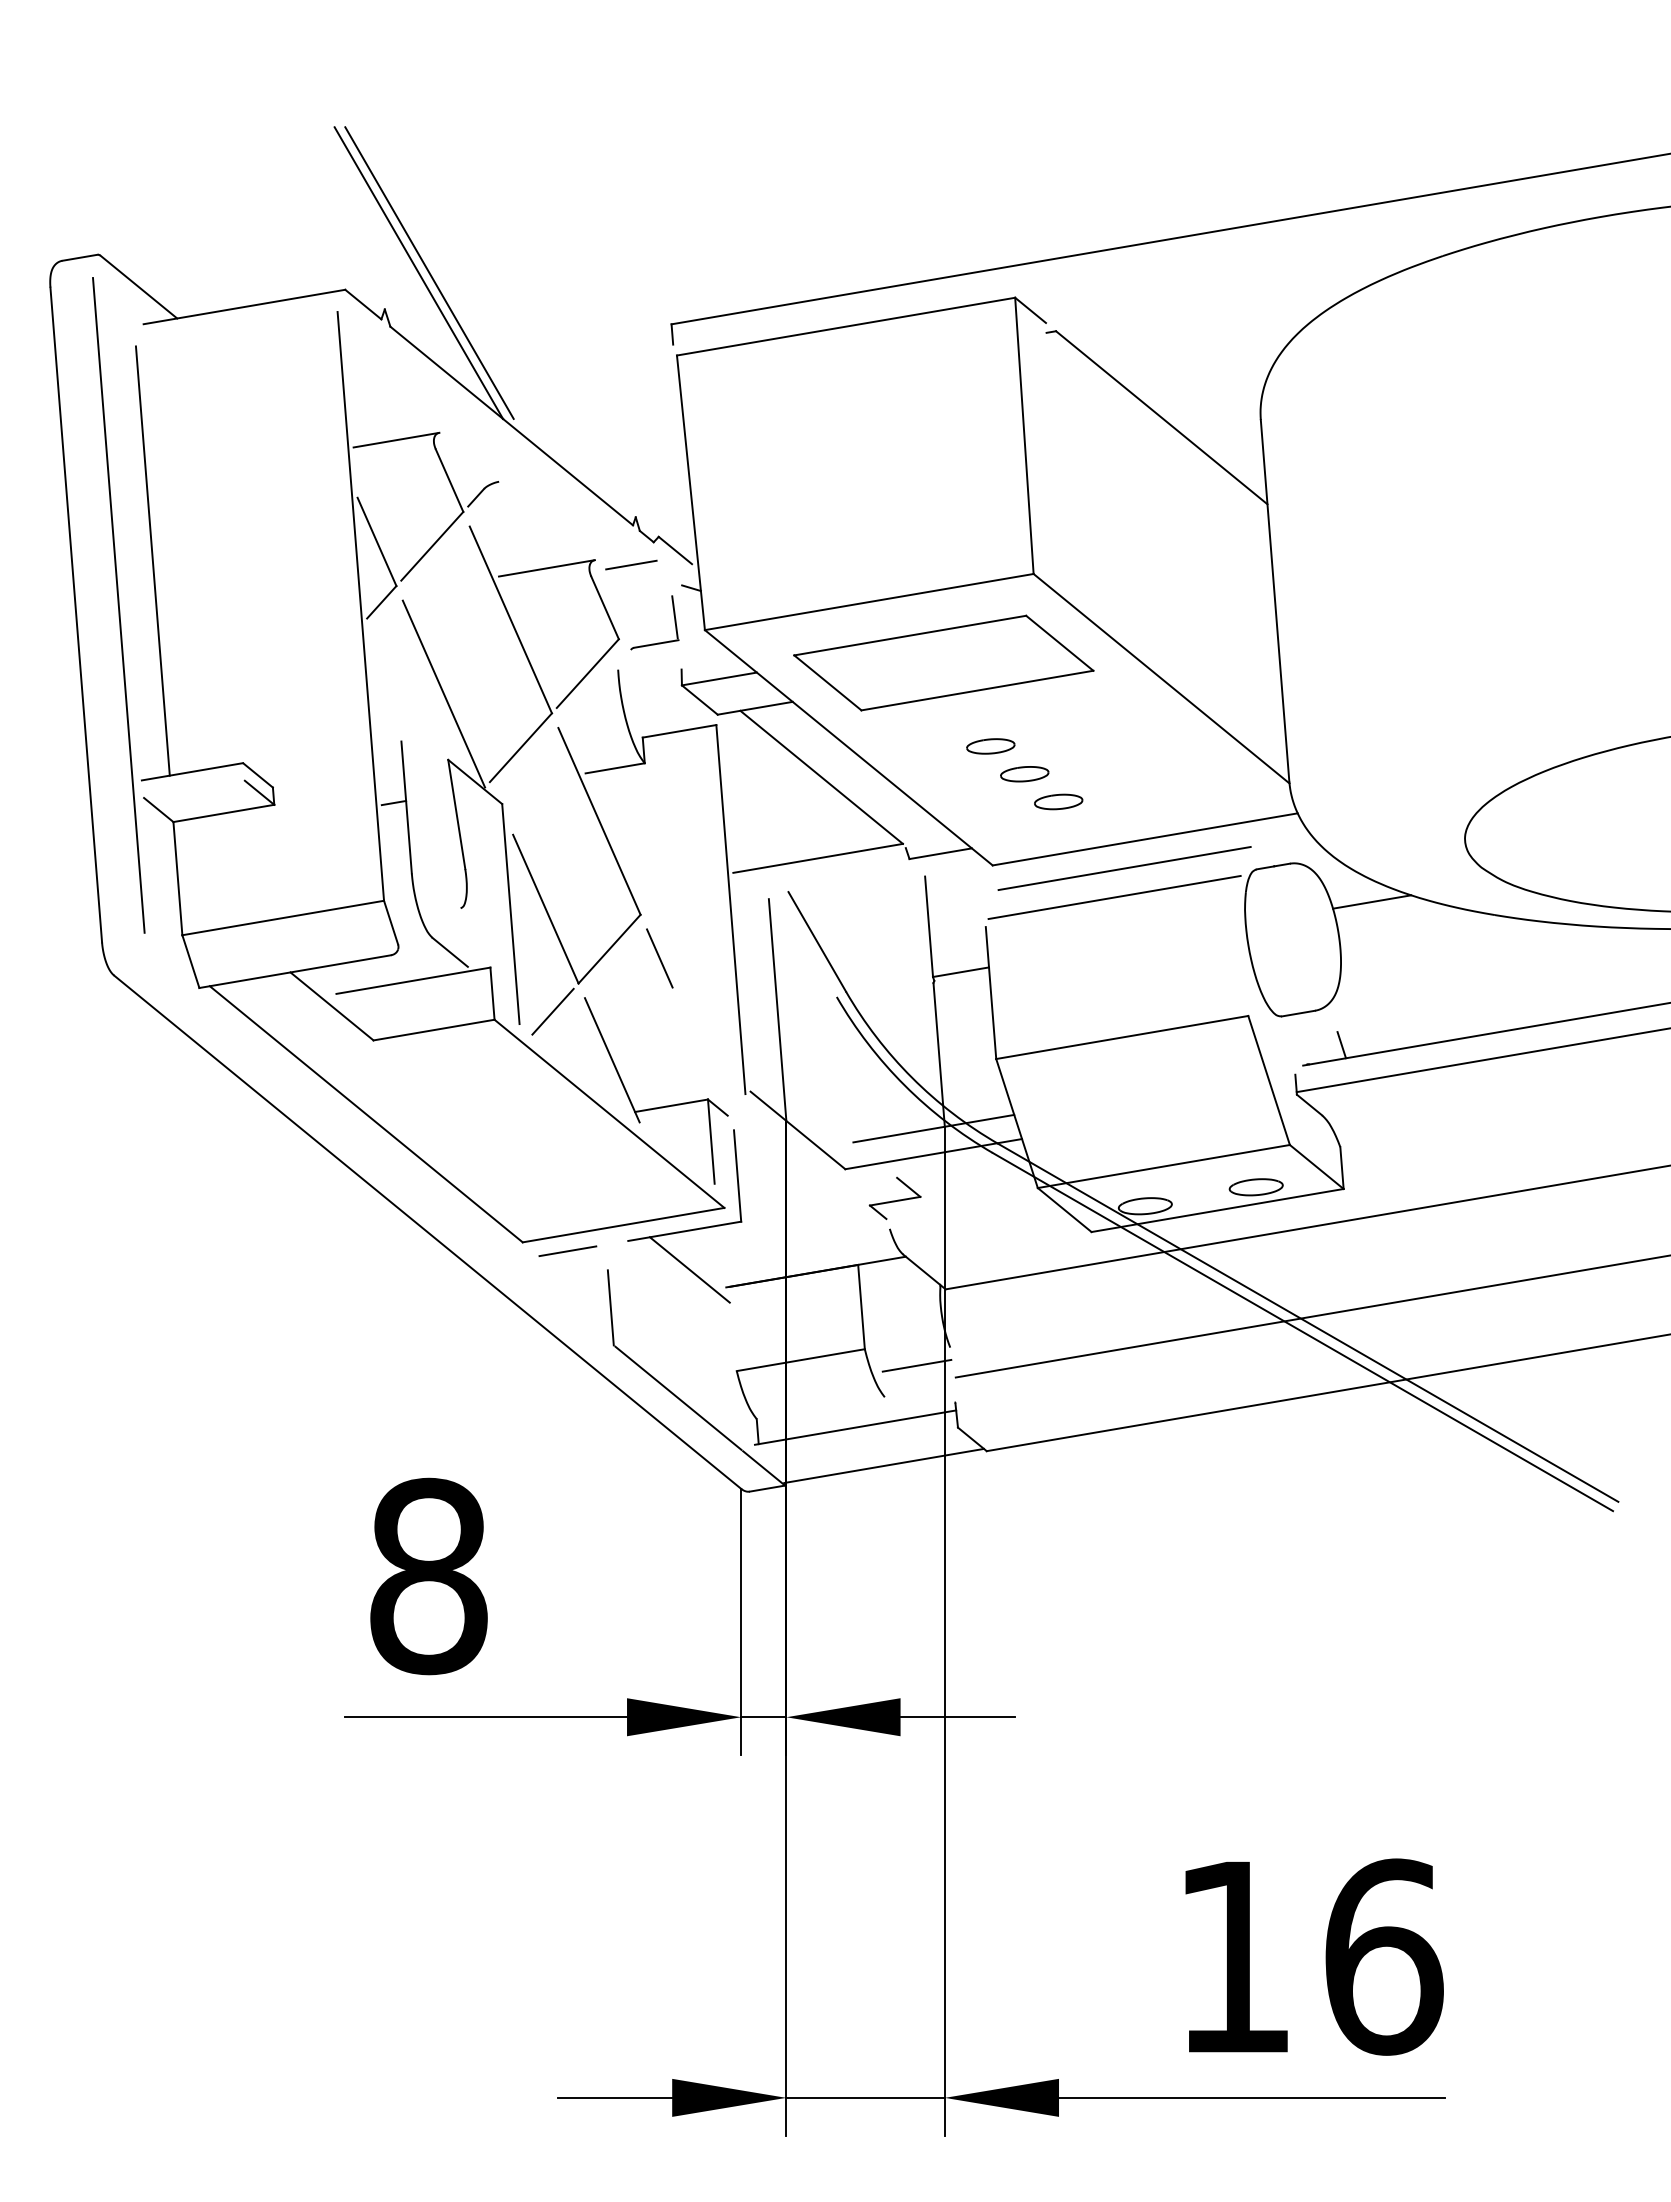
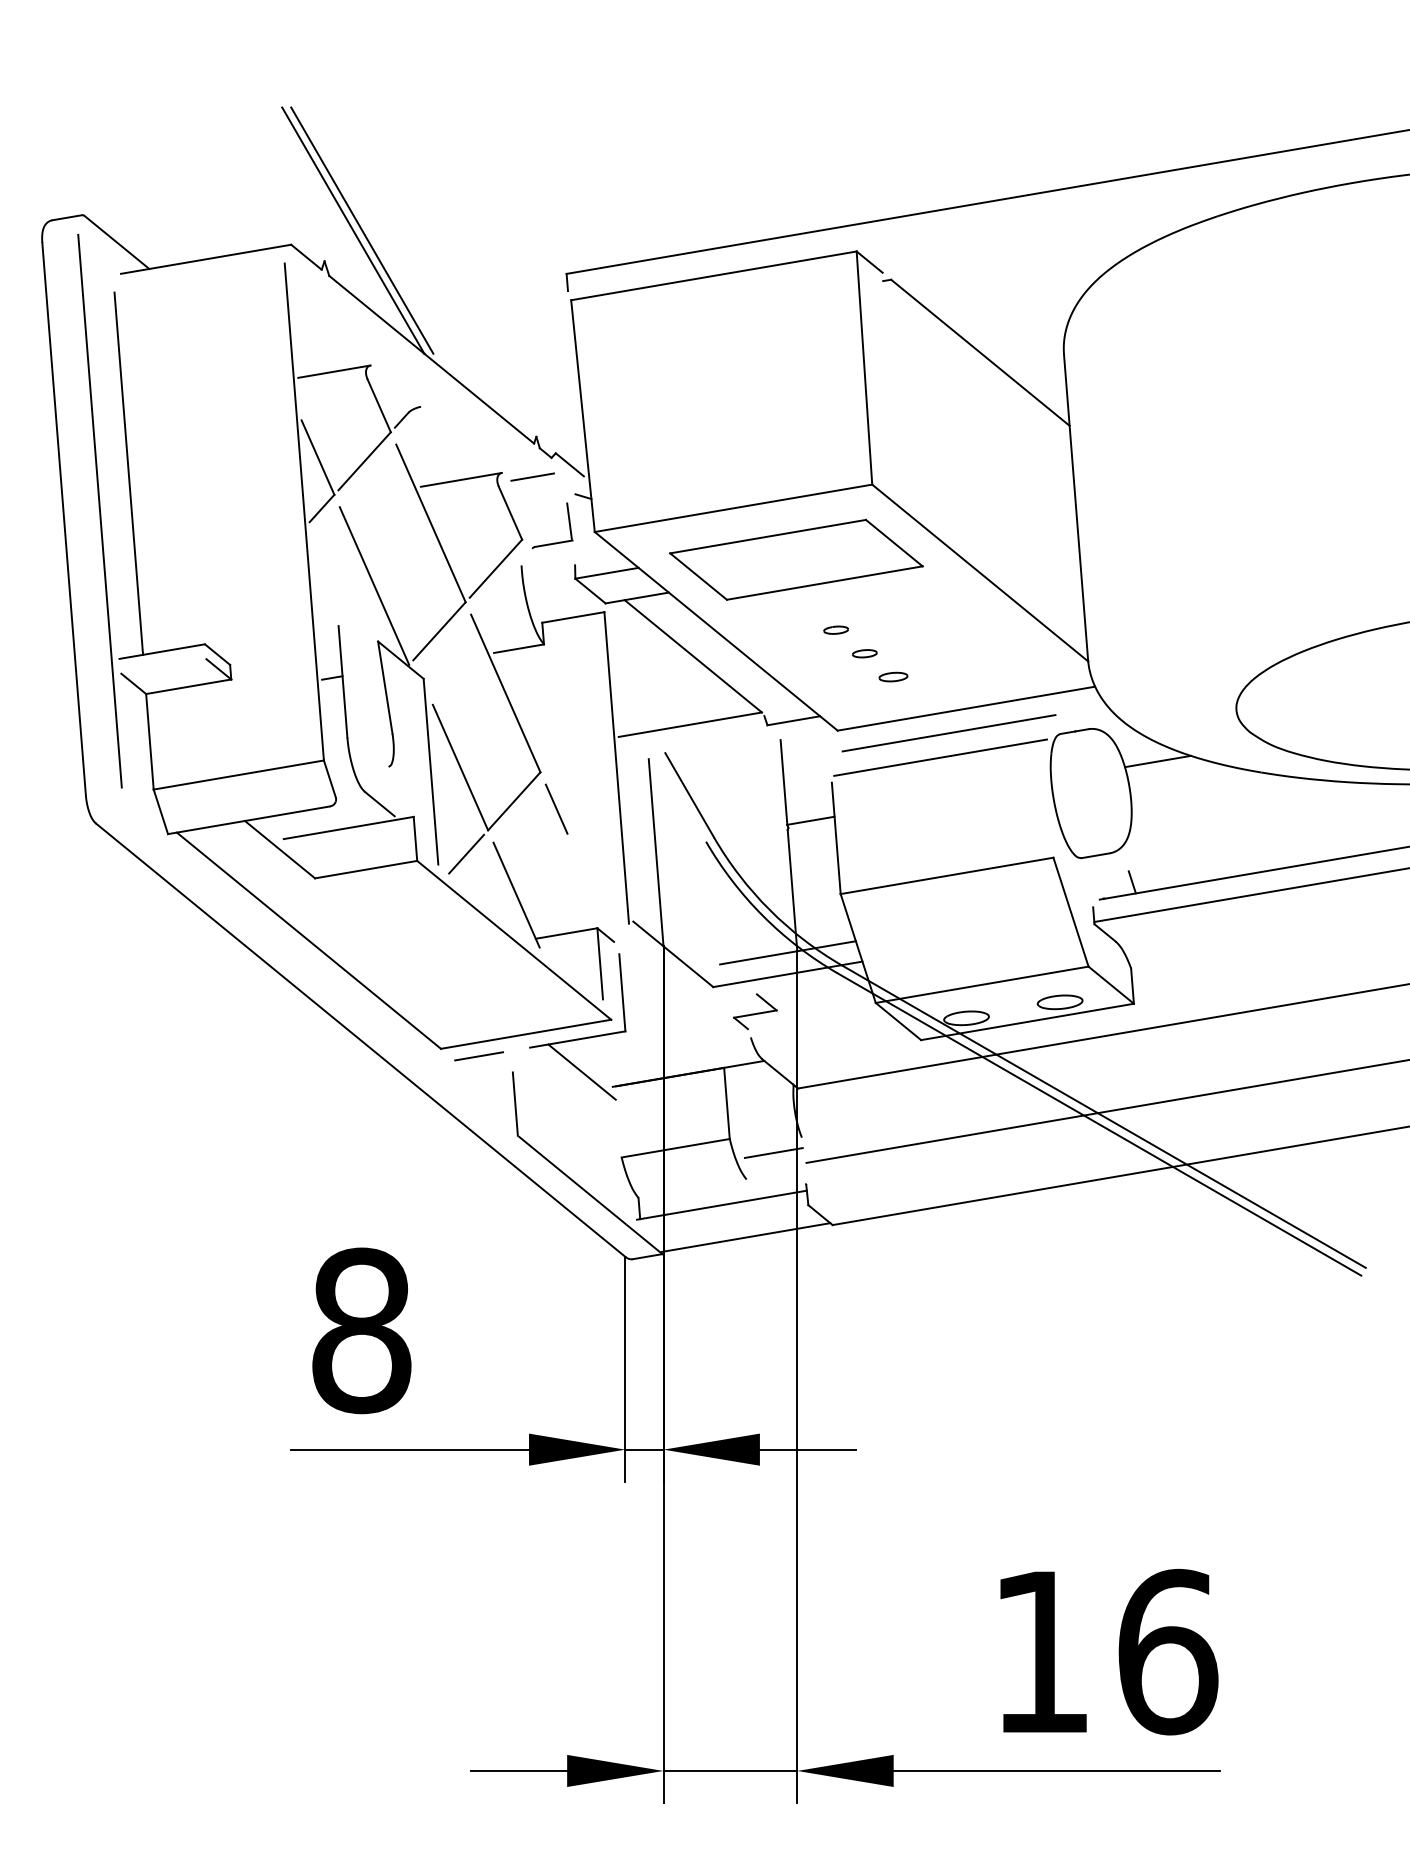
part: (990, 746) -> (835, 630), size x0.6
part: (1024, 774) -> (864, 653), size x0.6
part: (1058, 801) -> (893, 676), size x0.7

